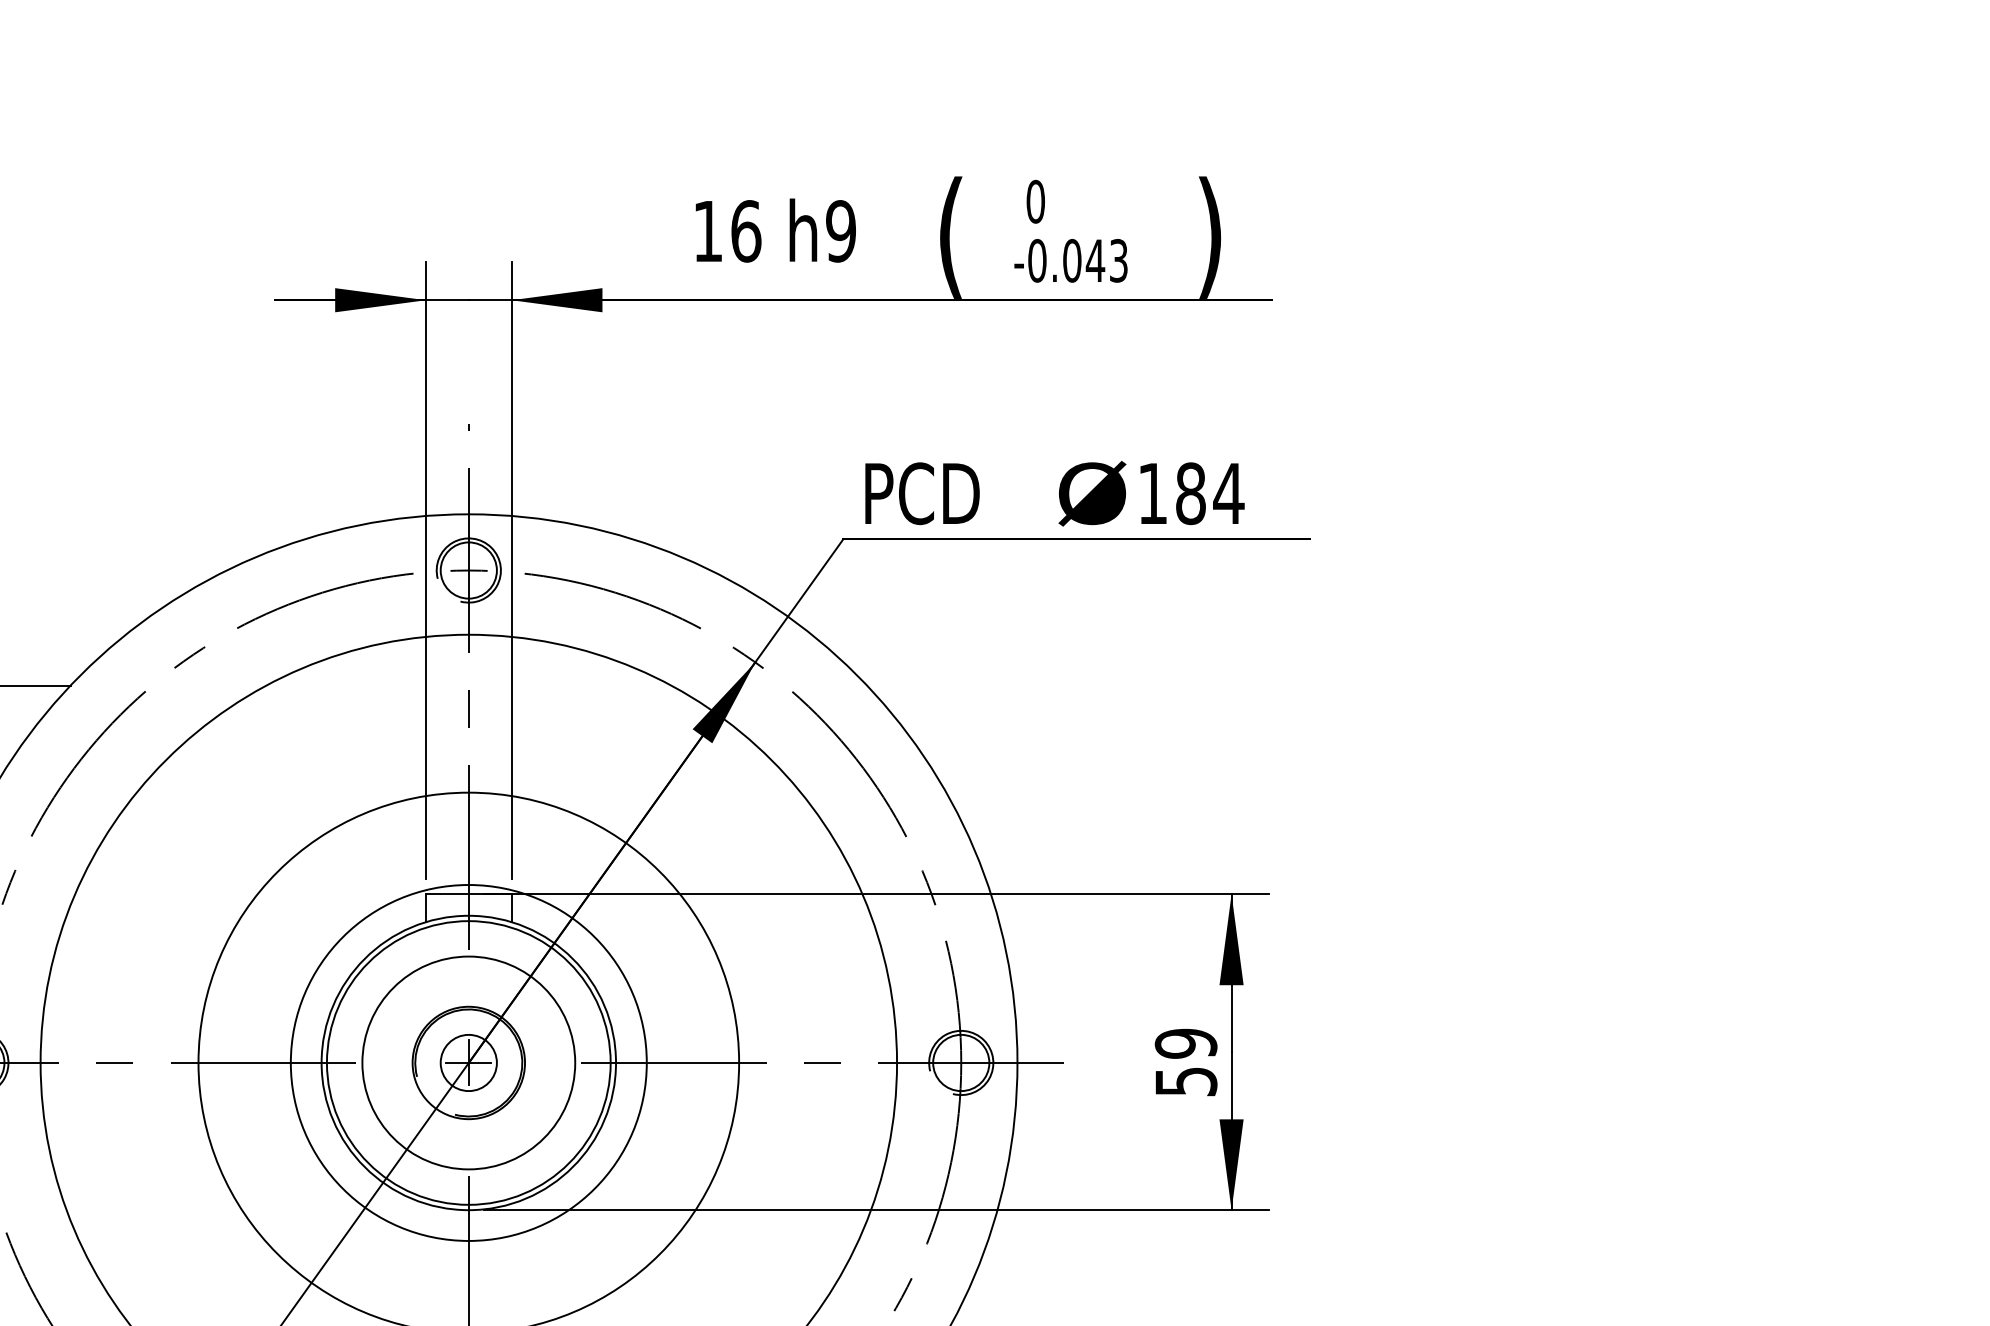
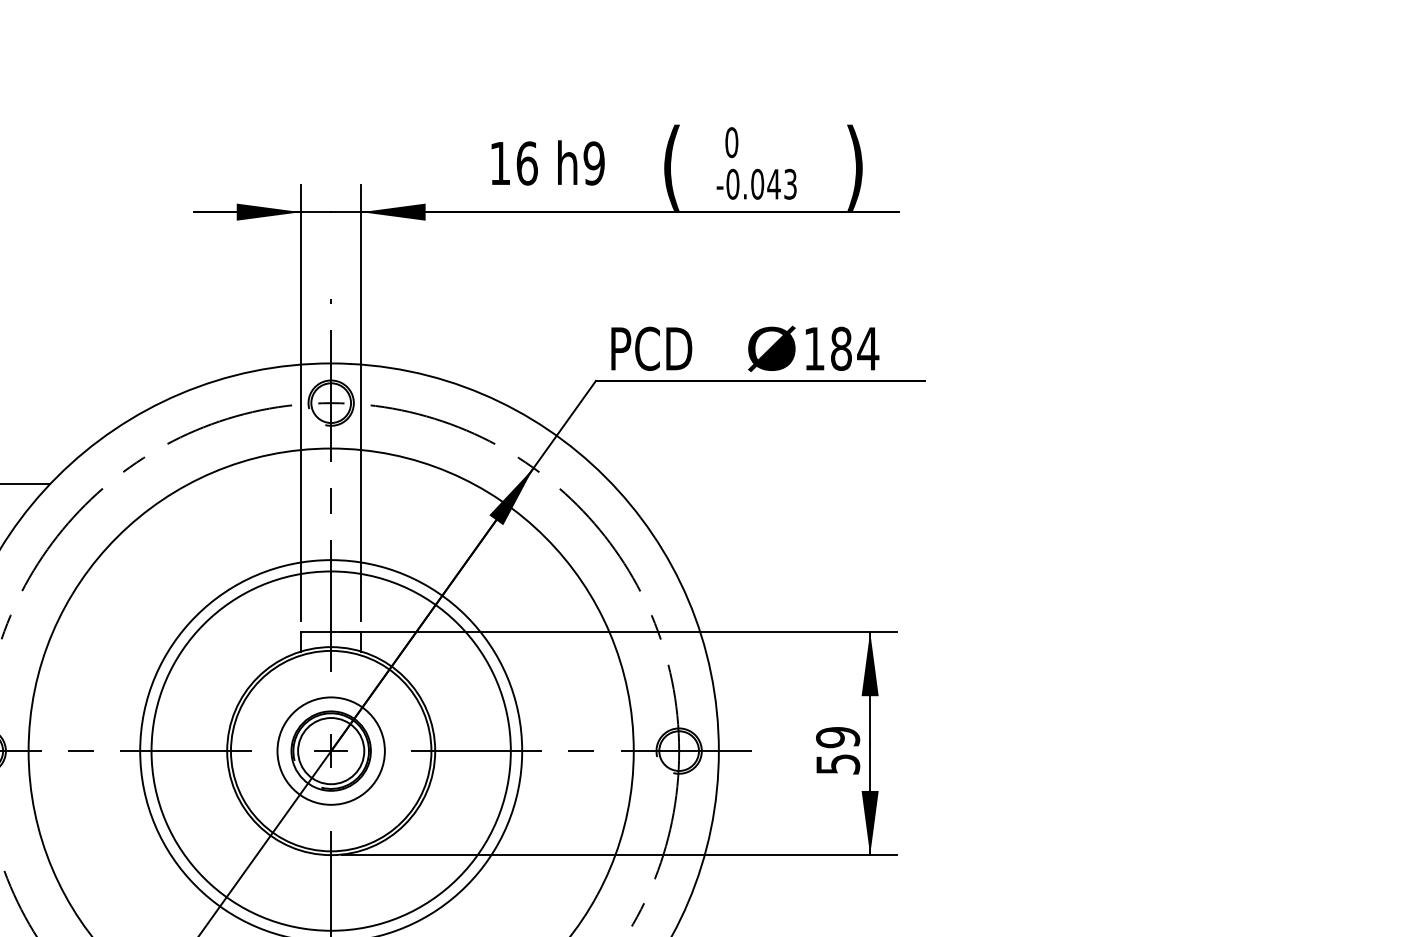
circle: (468, 1062) -> (330, 750), size x0.71
circle: (468, 1062) -> (330, 750), size x1.43
circle: (468, 1062) -> (330, 750), size x1.67

